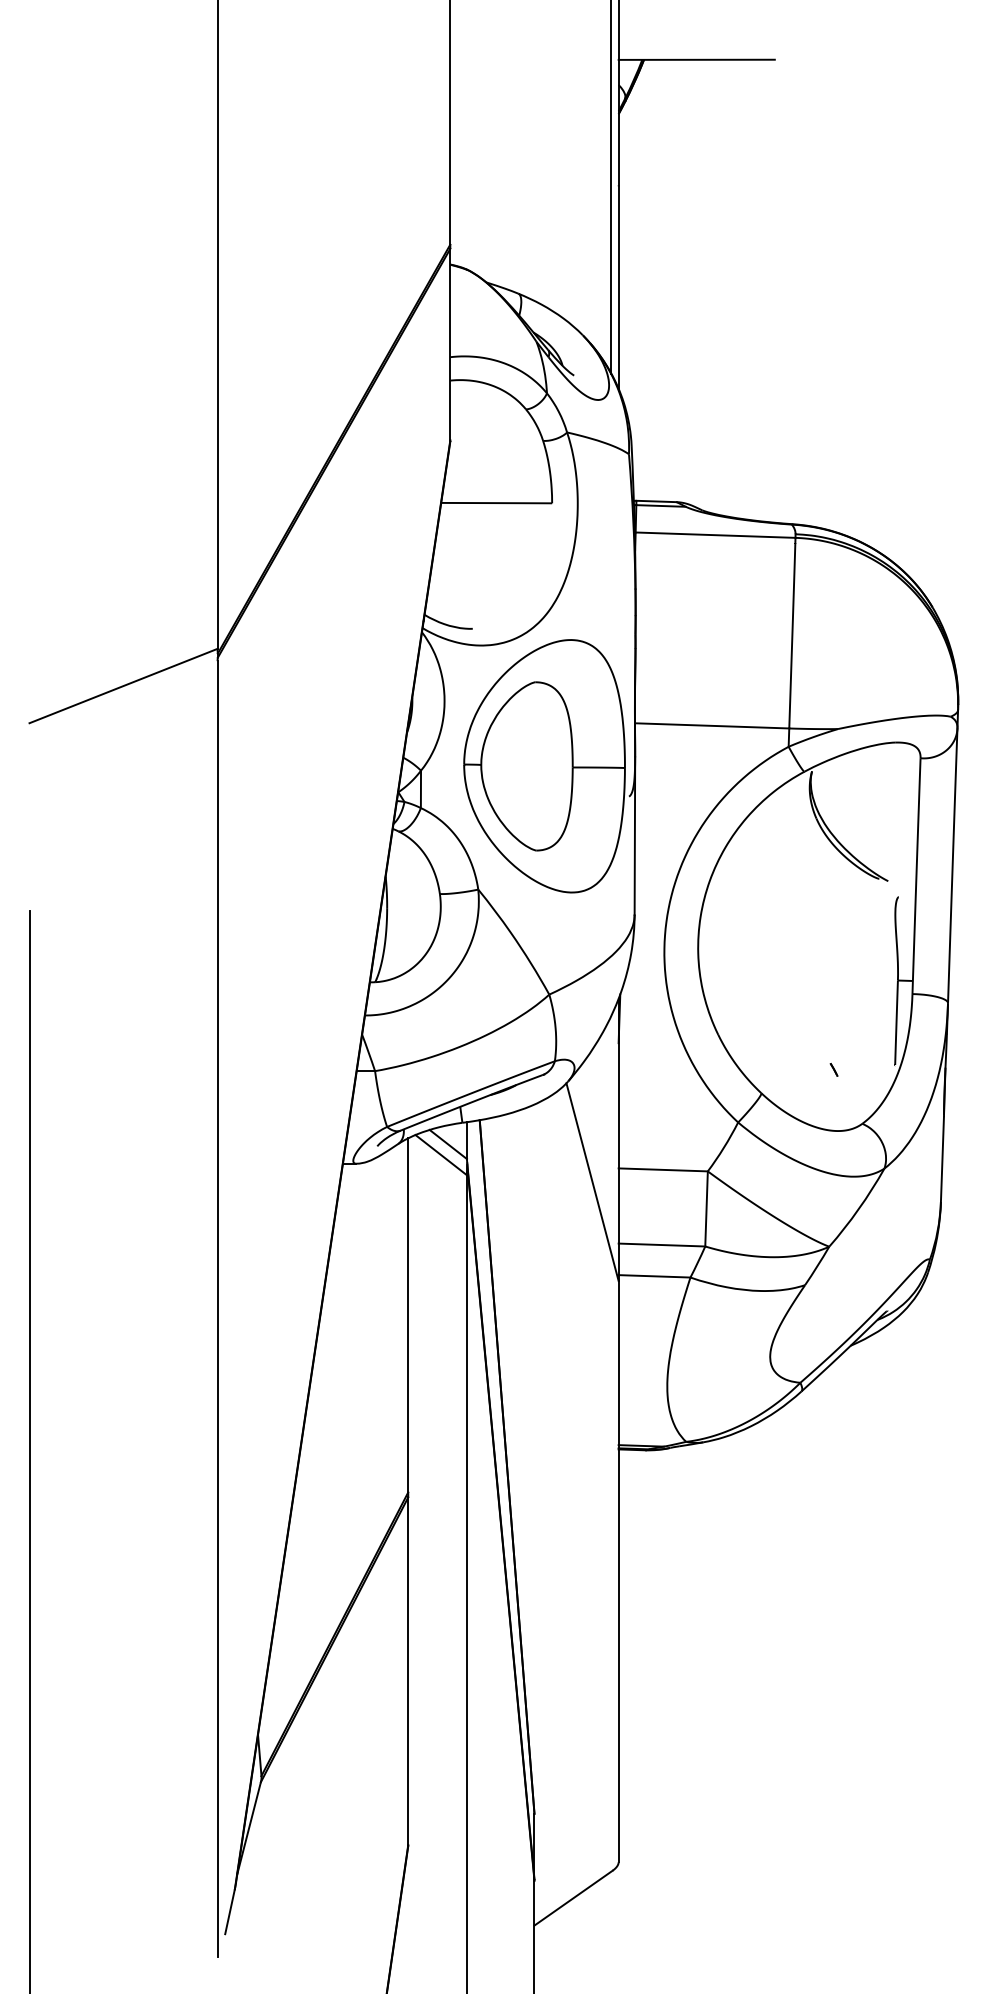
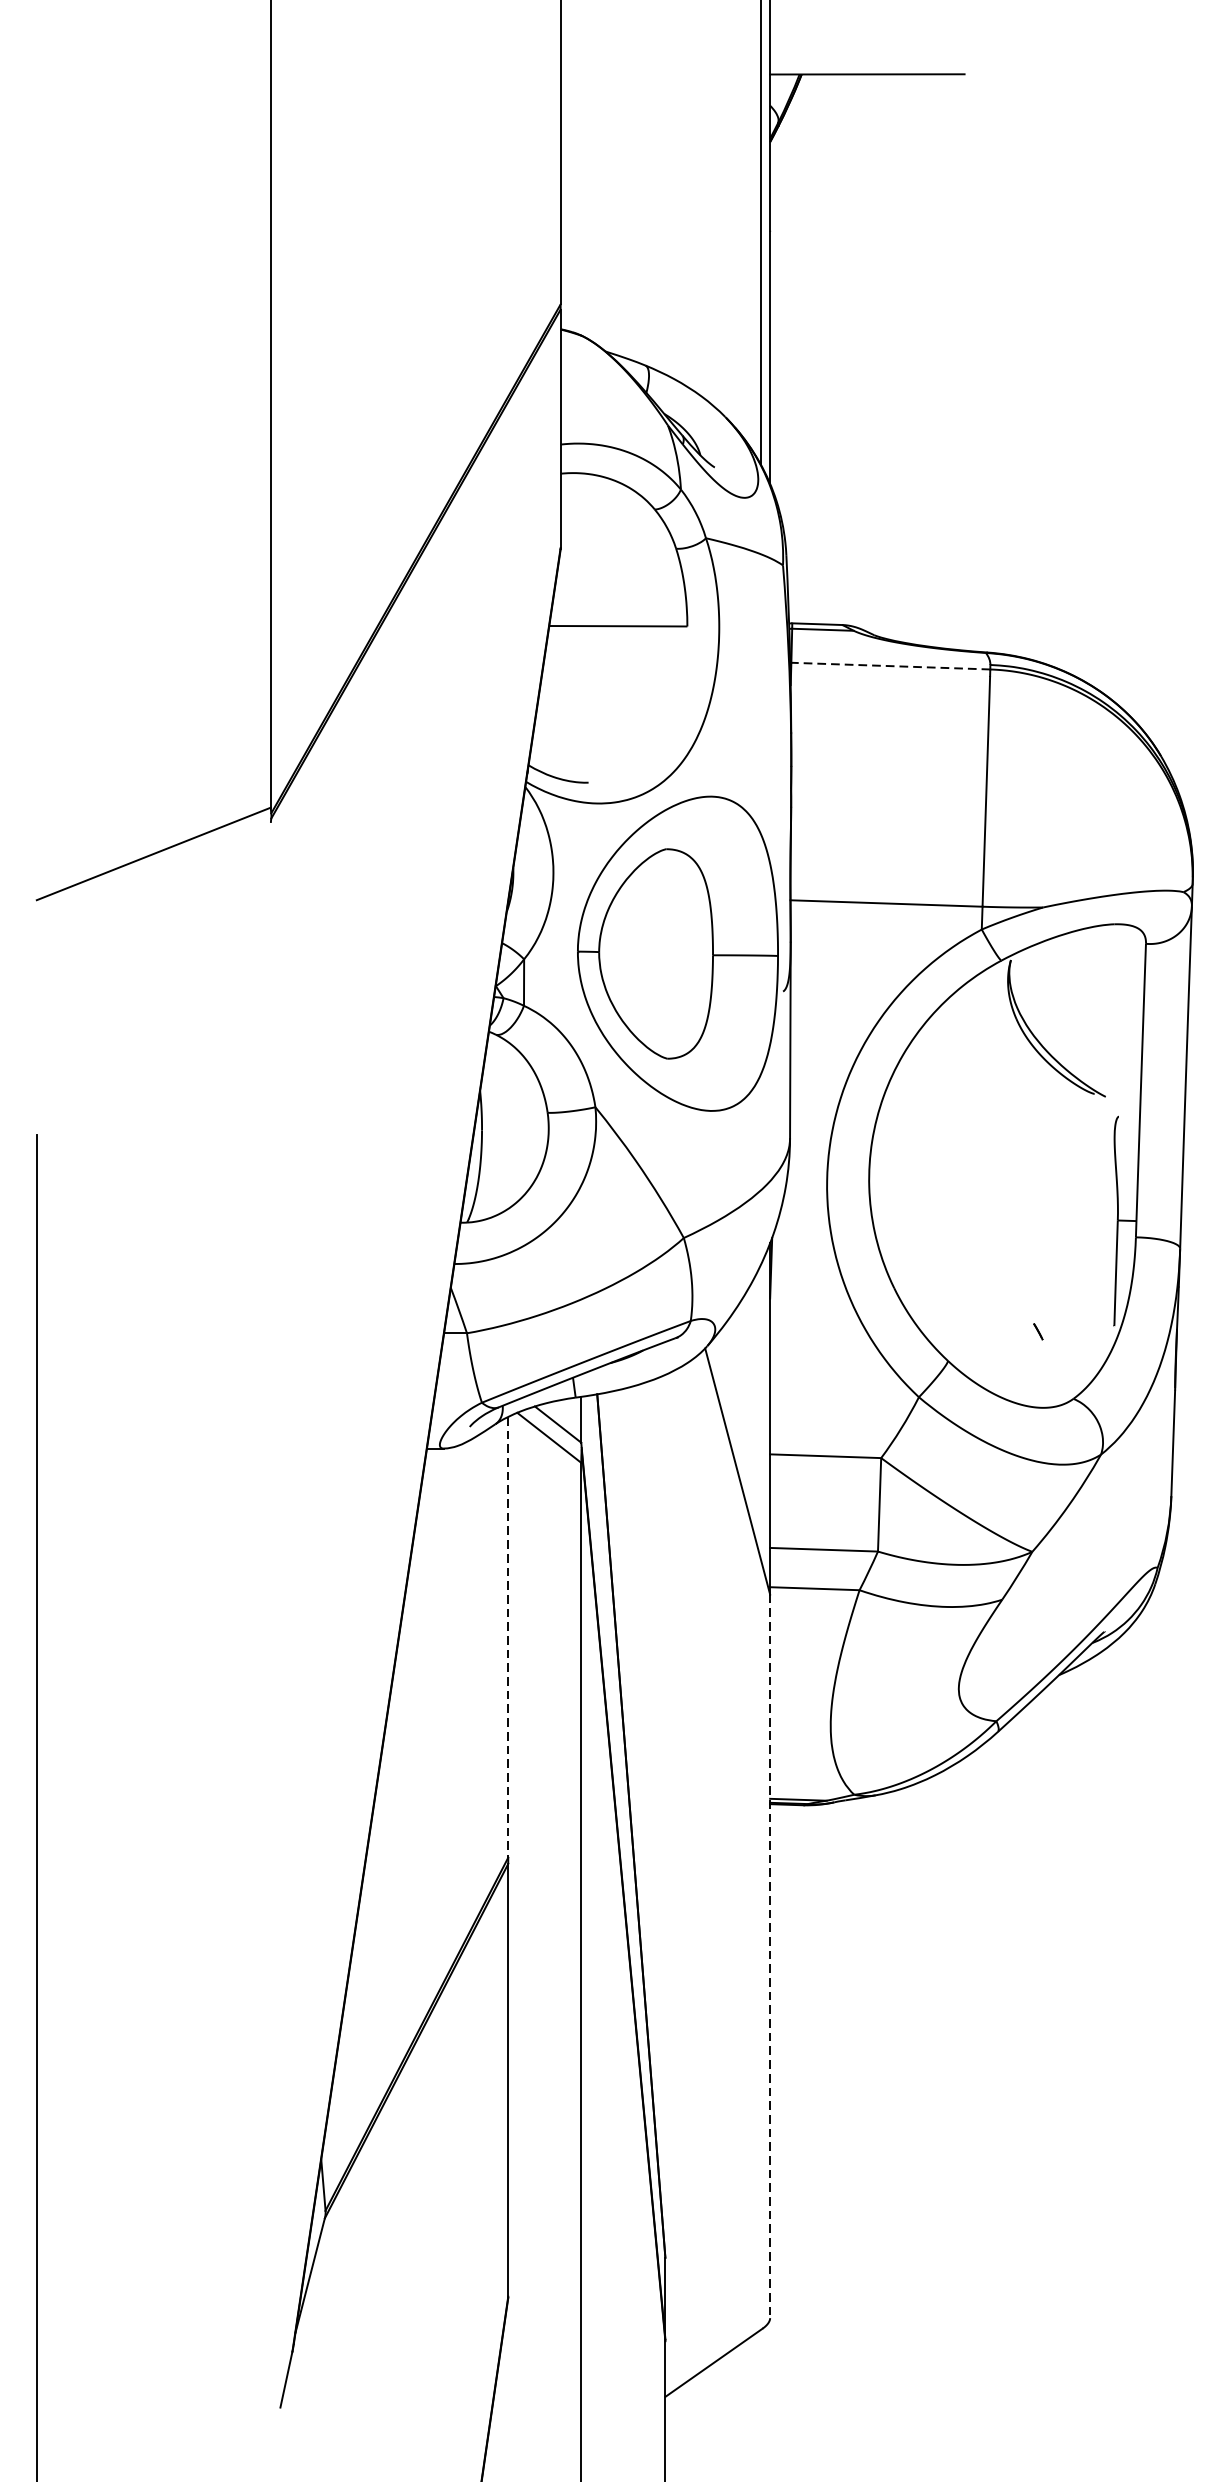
line: (715, 535) -> (890, 666), solid -> dashed
line: (217, 1308) -> (270, 1628), removed
line: (408, 1315) -> (508, 1637), solid -> dashed
line: (618, 1571) -> (769, 1956), solid -> dashed

